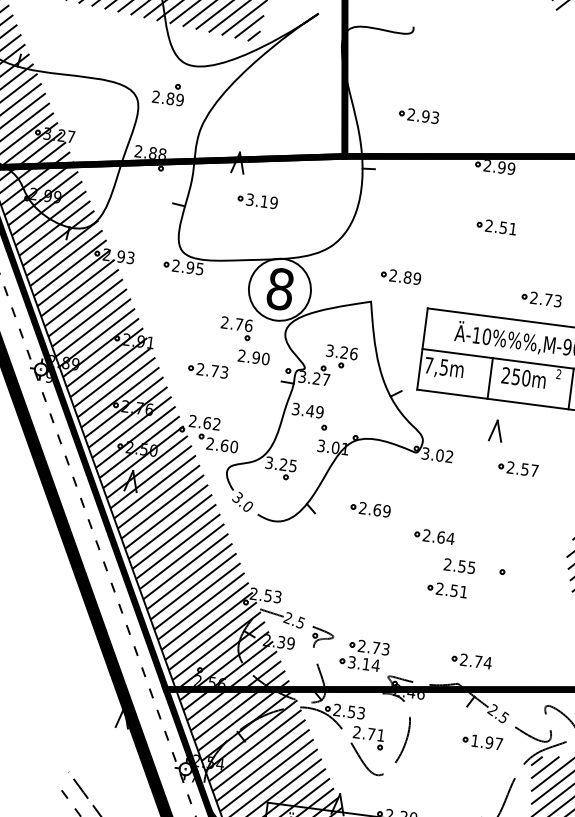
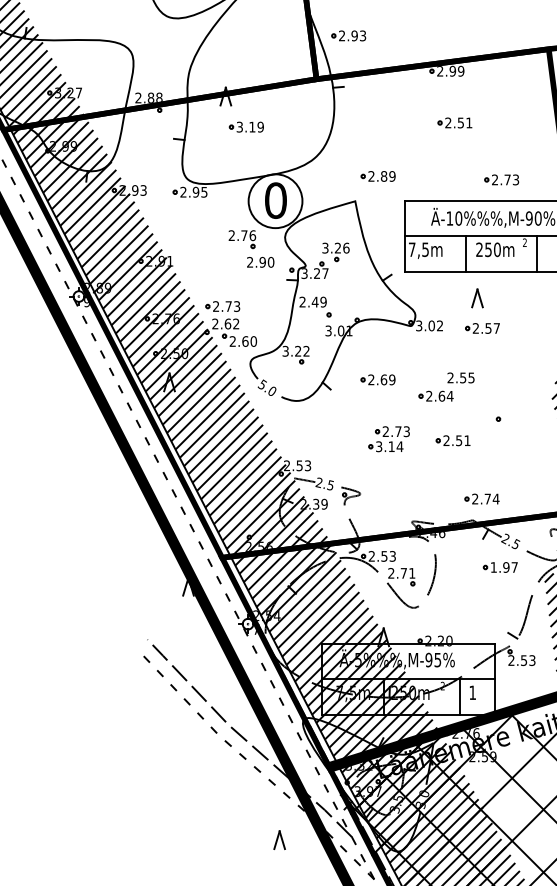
part: (168, 93) -> (157, 44), removed
part: (418, 115) -> (348, 35), moved
text: (279, 288) -> (275, 200), 8 -> 0
part: (207, 370) -> (222, 306), moved
text: (295, 409) -> (302, 302), 3.49 -> 2.49
text: (293, 465) -> (306, 350), 3.25 -> 3.22
part: (518, 468) -> (482, 328), moved
text: (238, 497) -> (263, 384), 3.0 -> 5.0
text: (459, 565) -> (460, 377), moved
part: (363, 655) -> (388, 439), moved

